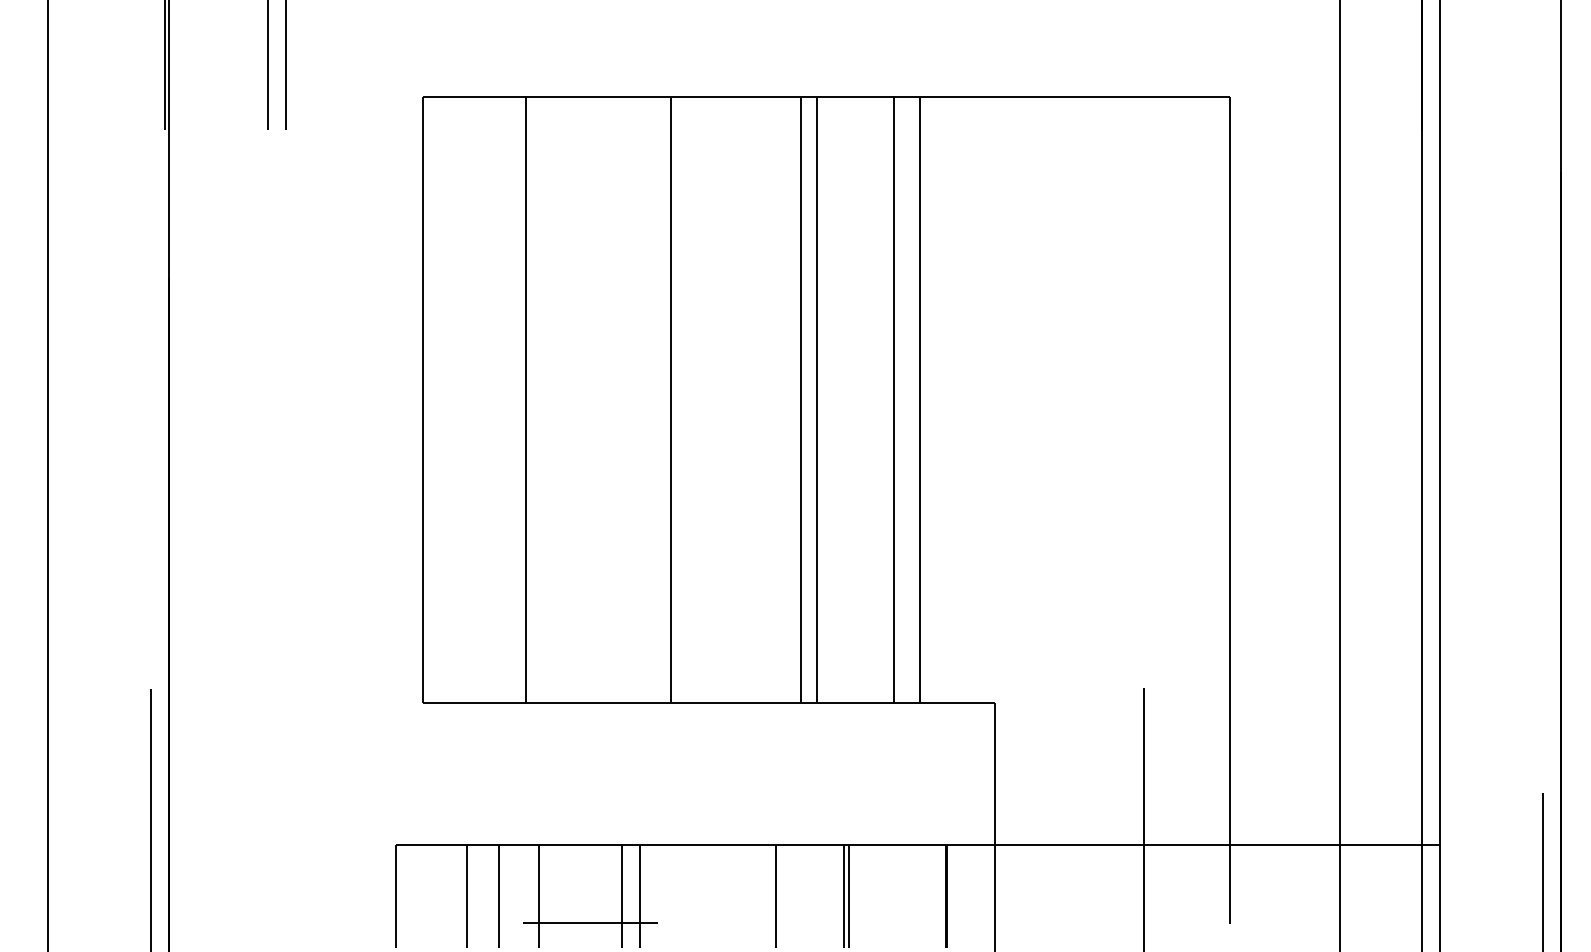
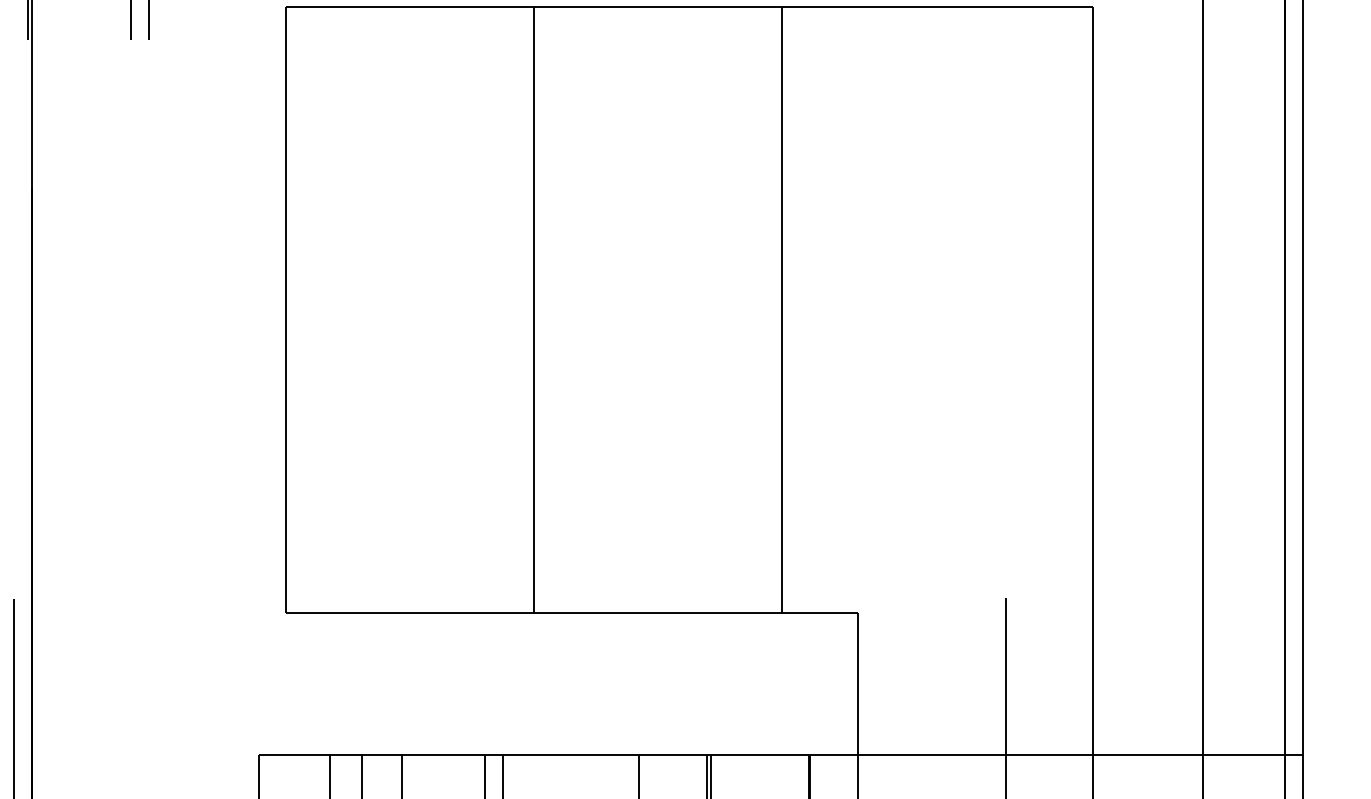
line: (526, 399) -> (389, 309), removed
line: (801, 399) -> (664, 309), removed
line: (816, 399) -> (679, 309), removed
line: (893, 399) -> (756, 309), removed

